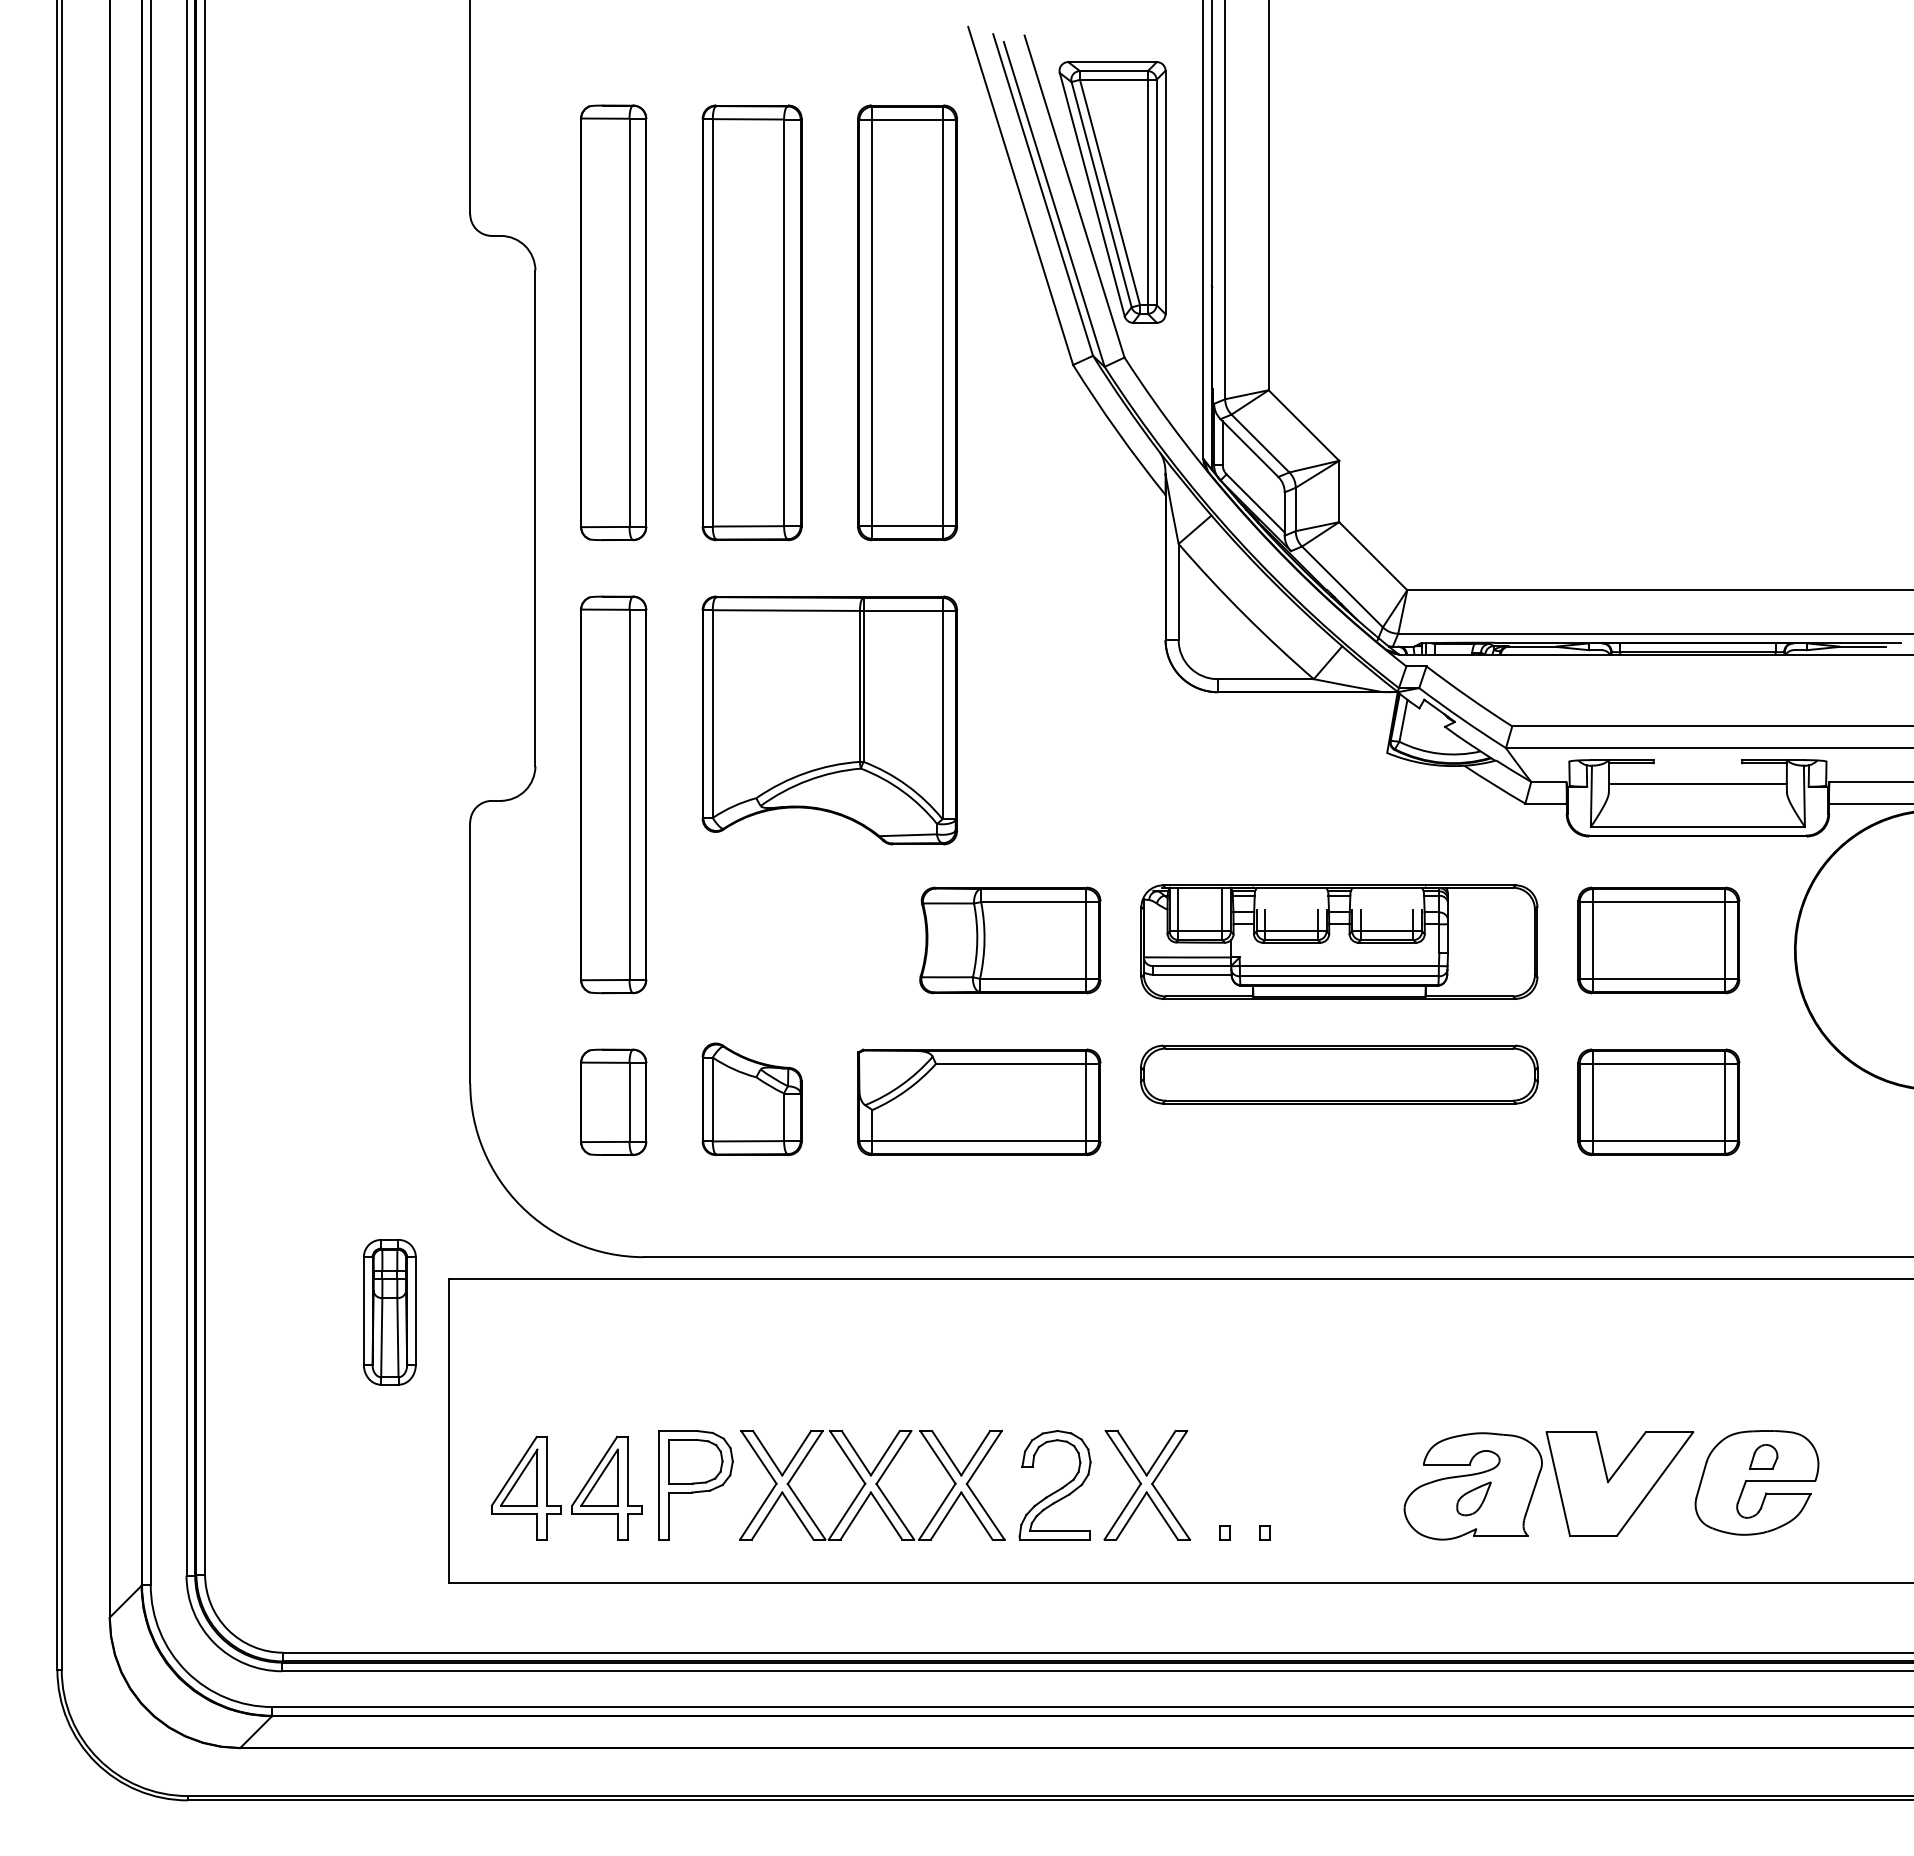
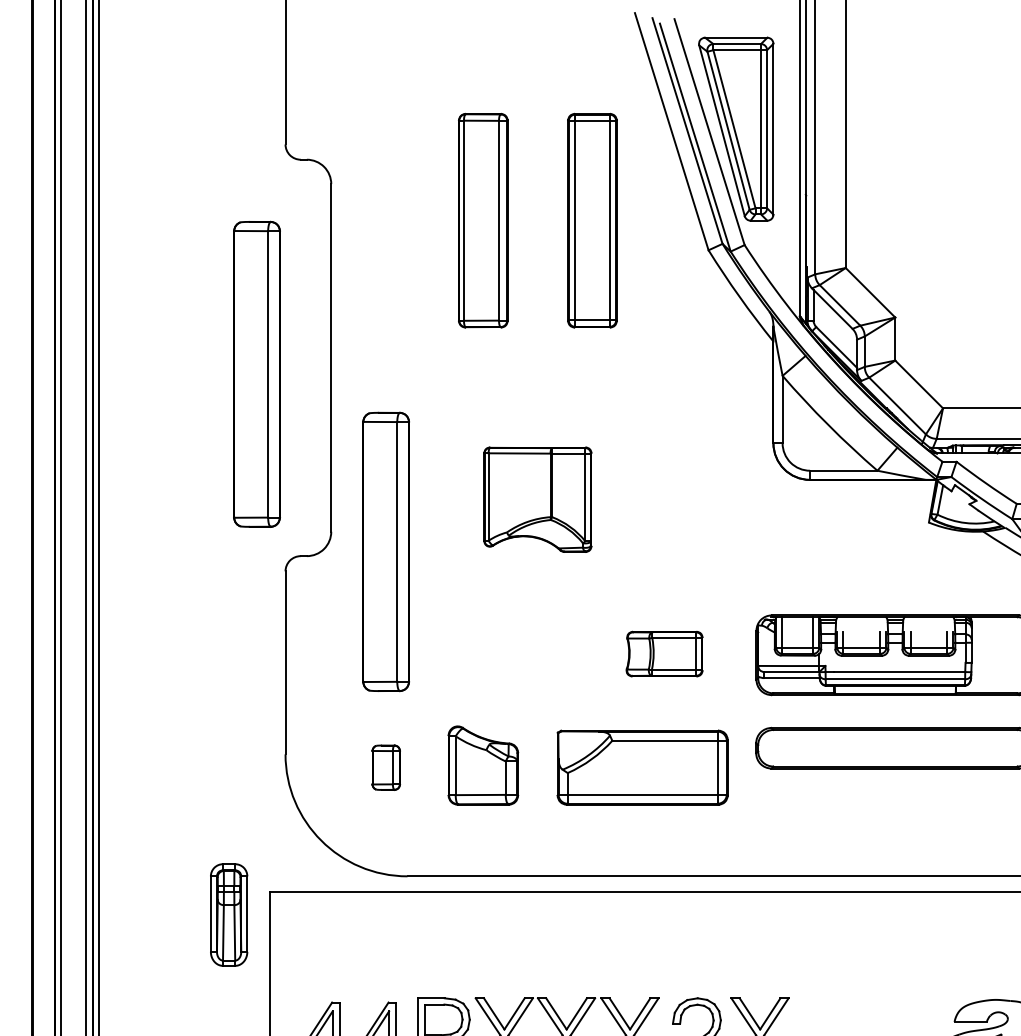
part: (613, 322) -> (256, 374), moved
part: (751, 322) -> (482, 220), size x0.7
part: (907, 322) -> (592, 220), size x0.7
part: (829, 720) -> (537, 499), size x0.6
part: (1010, 940) -> (664, 654), size x0.6
part: (613, 1102) -> (386, 767), size x0.6

